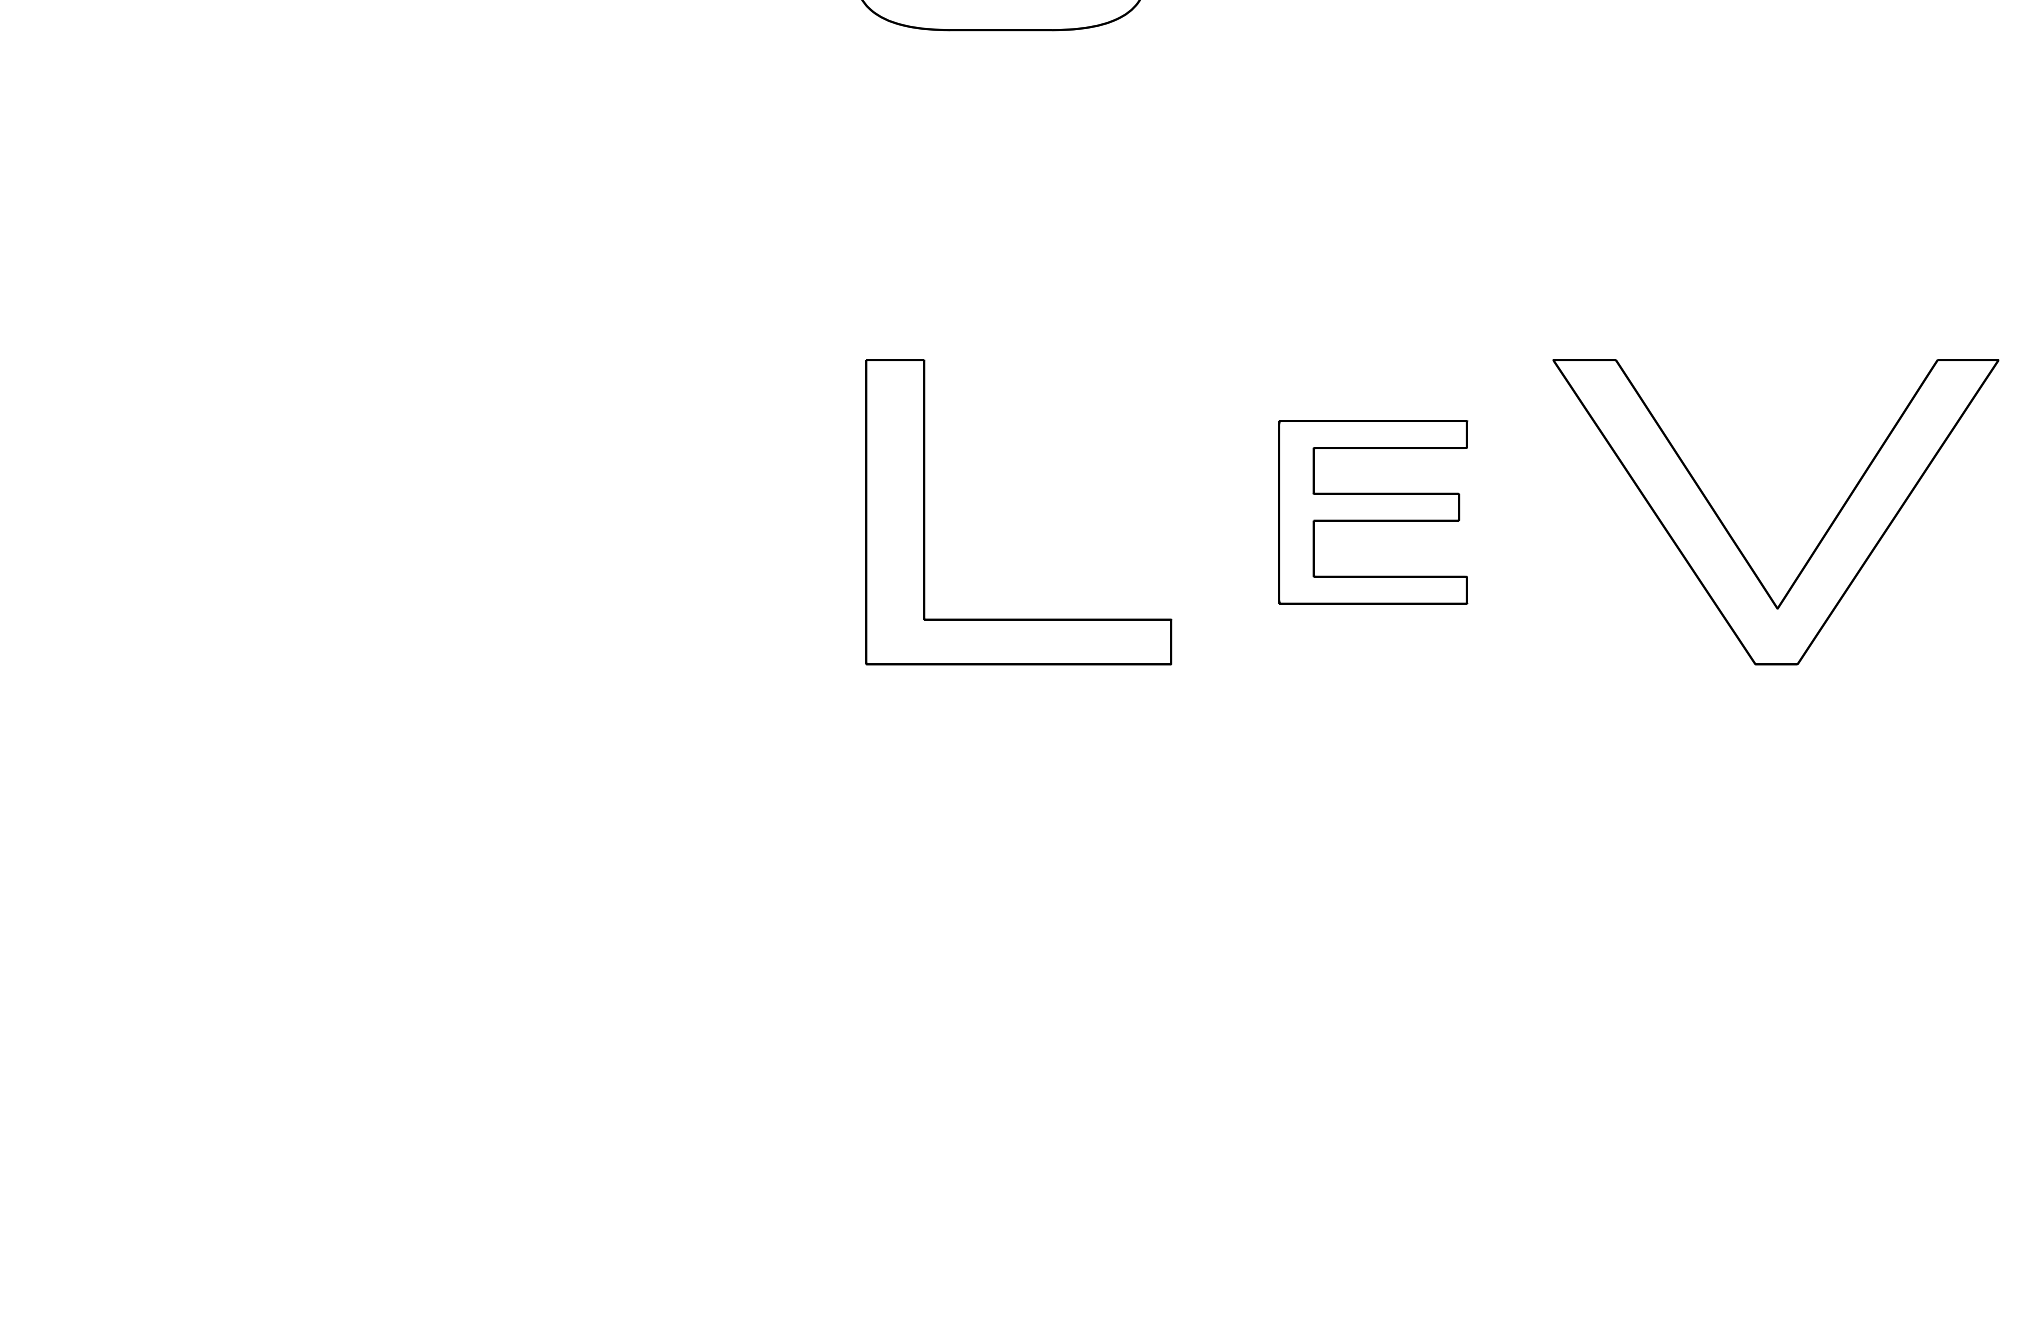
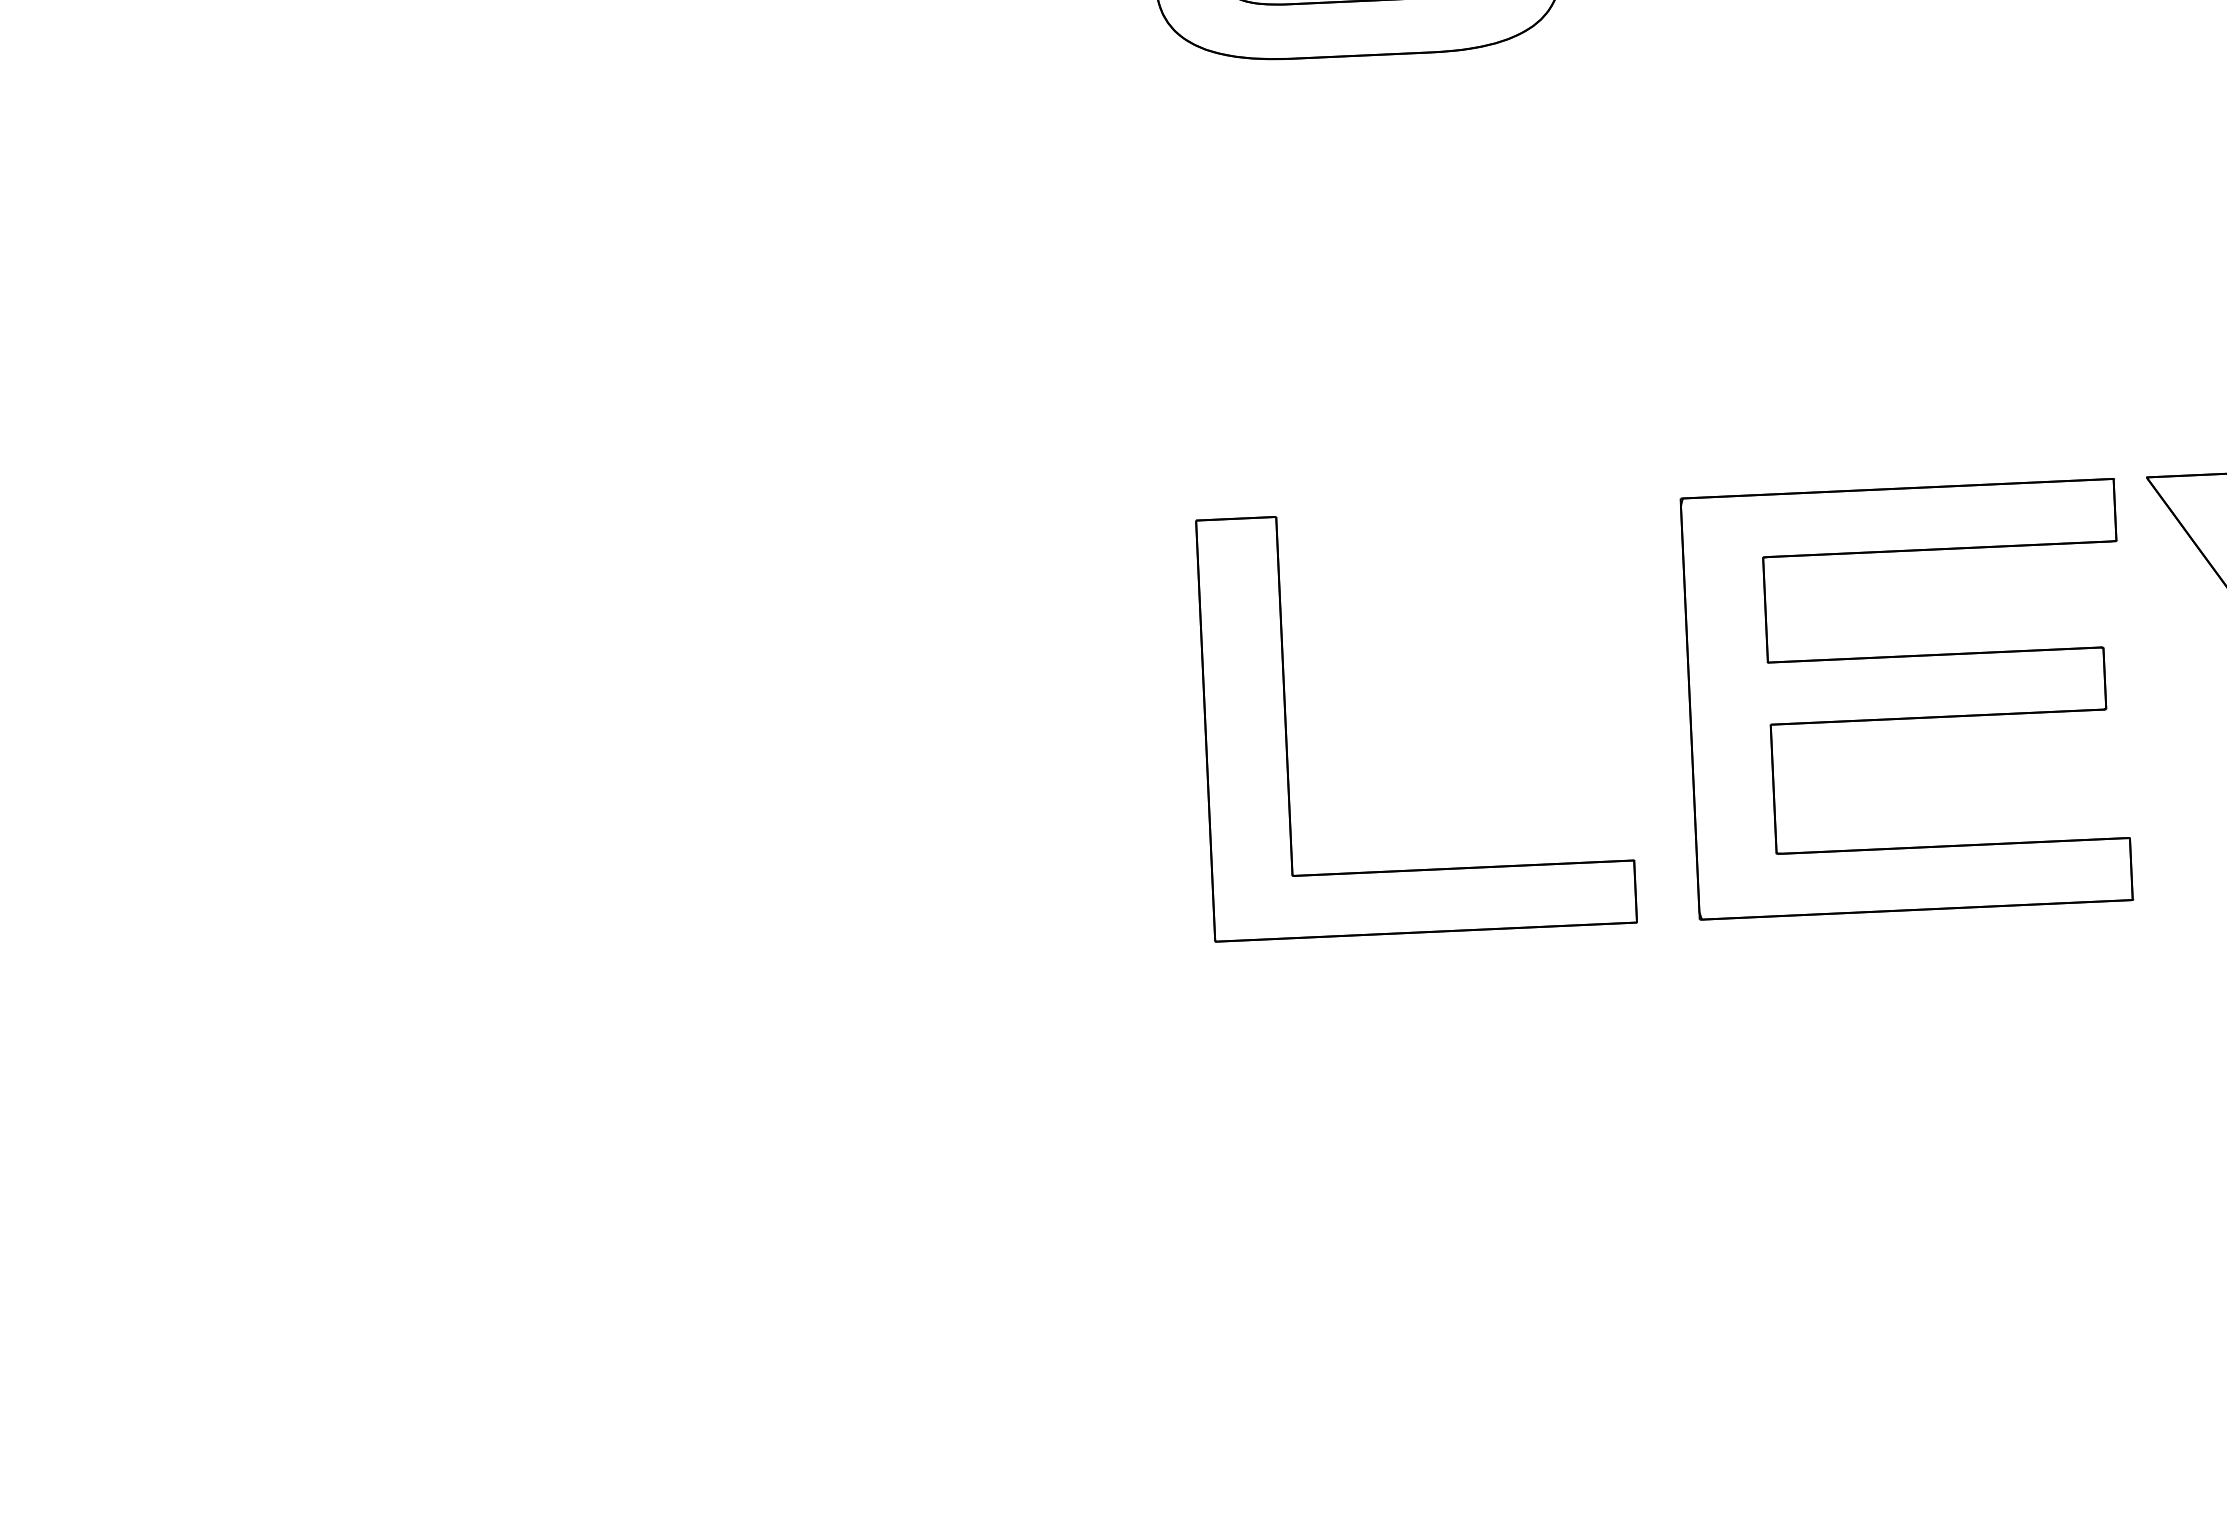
part: (1372, 512) -> (1906, 699), size x1.67

